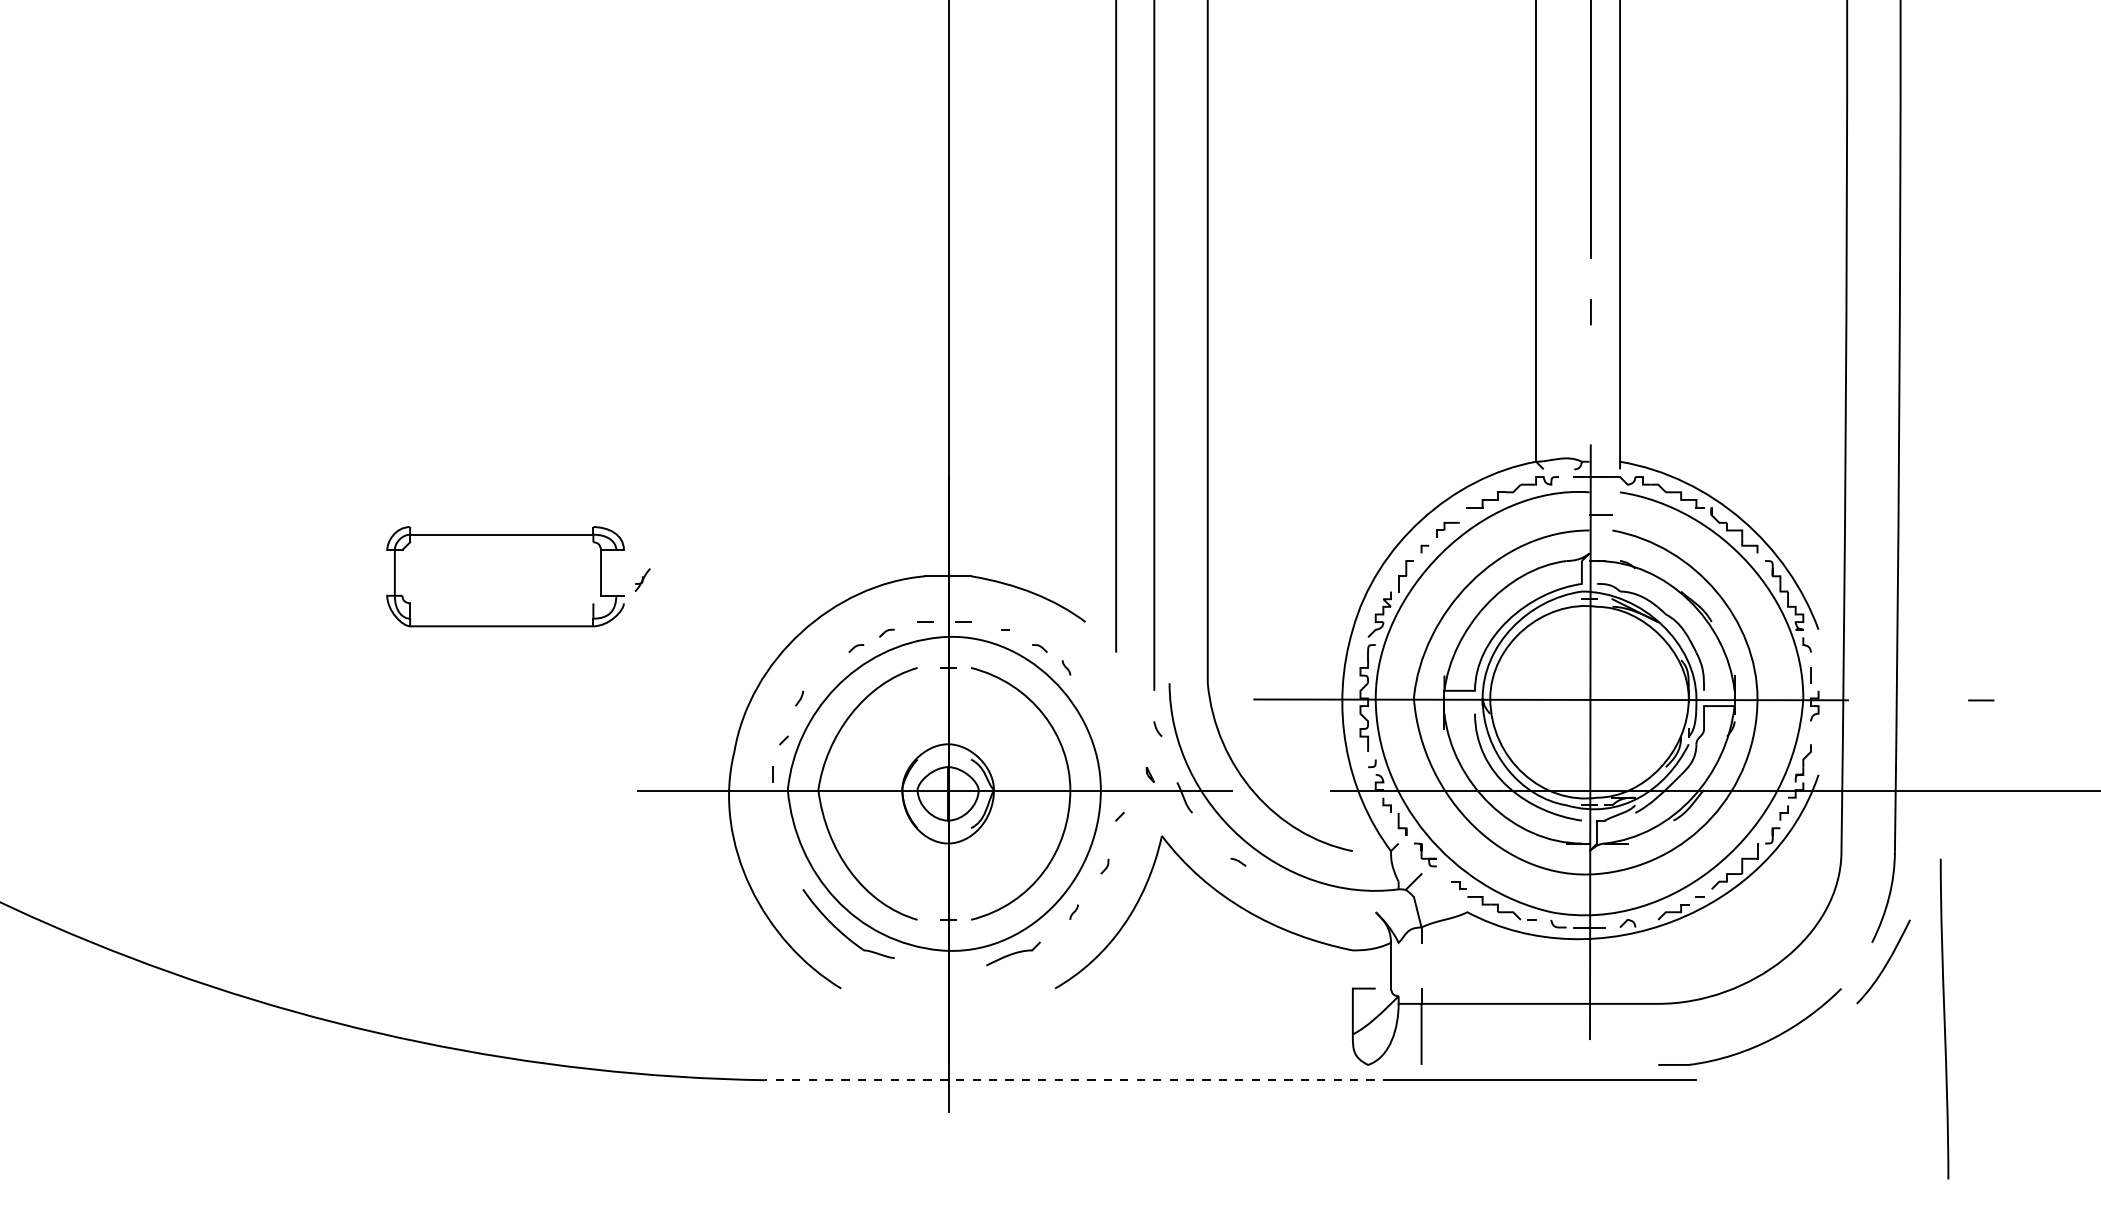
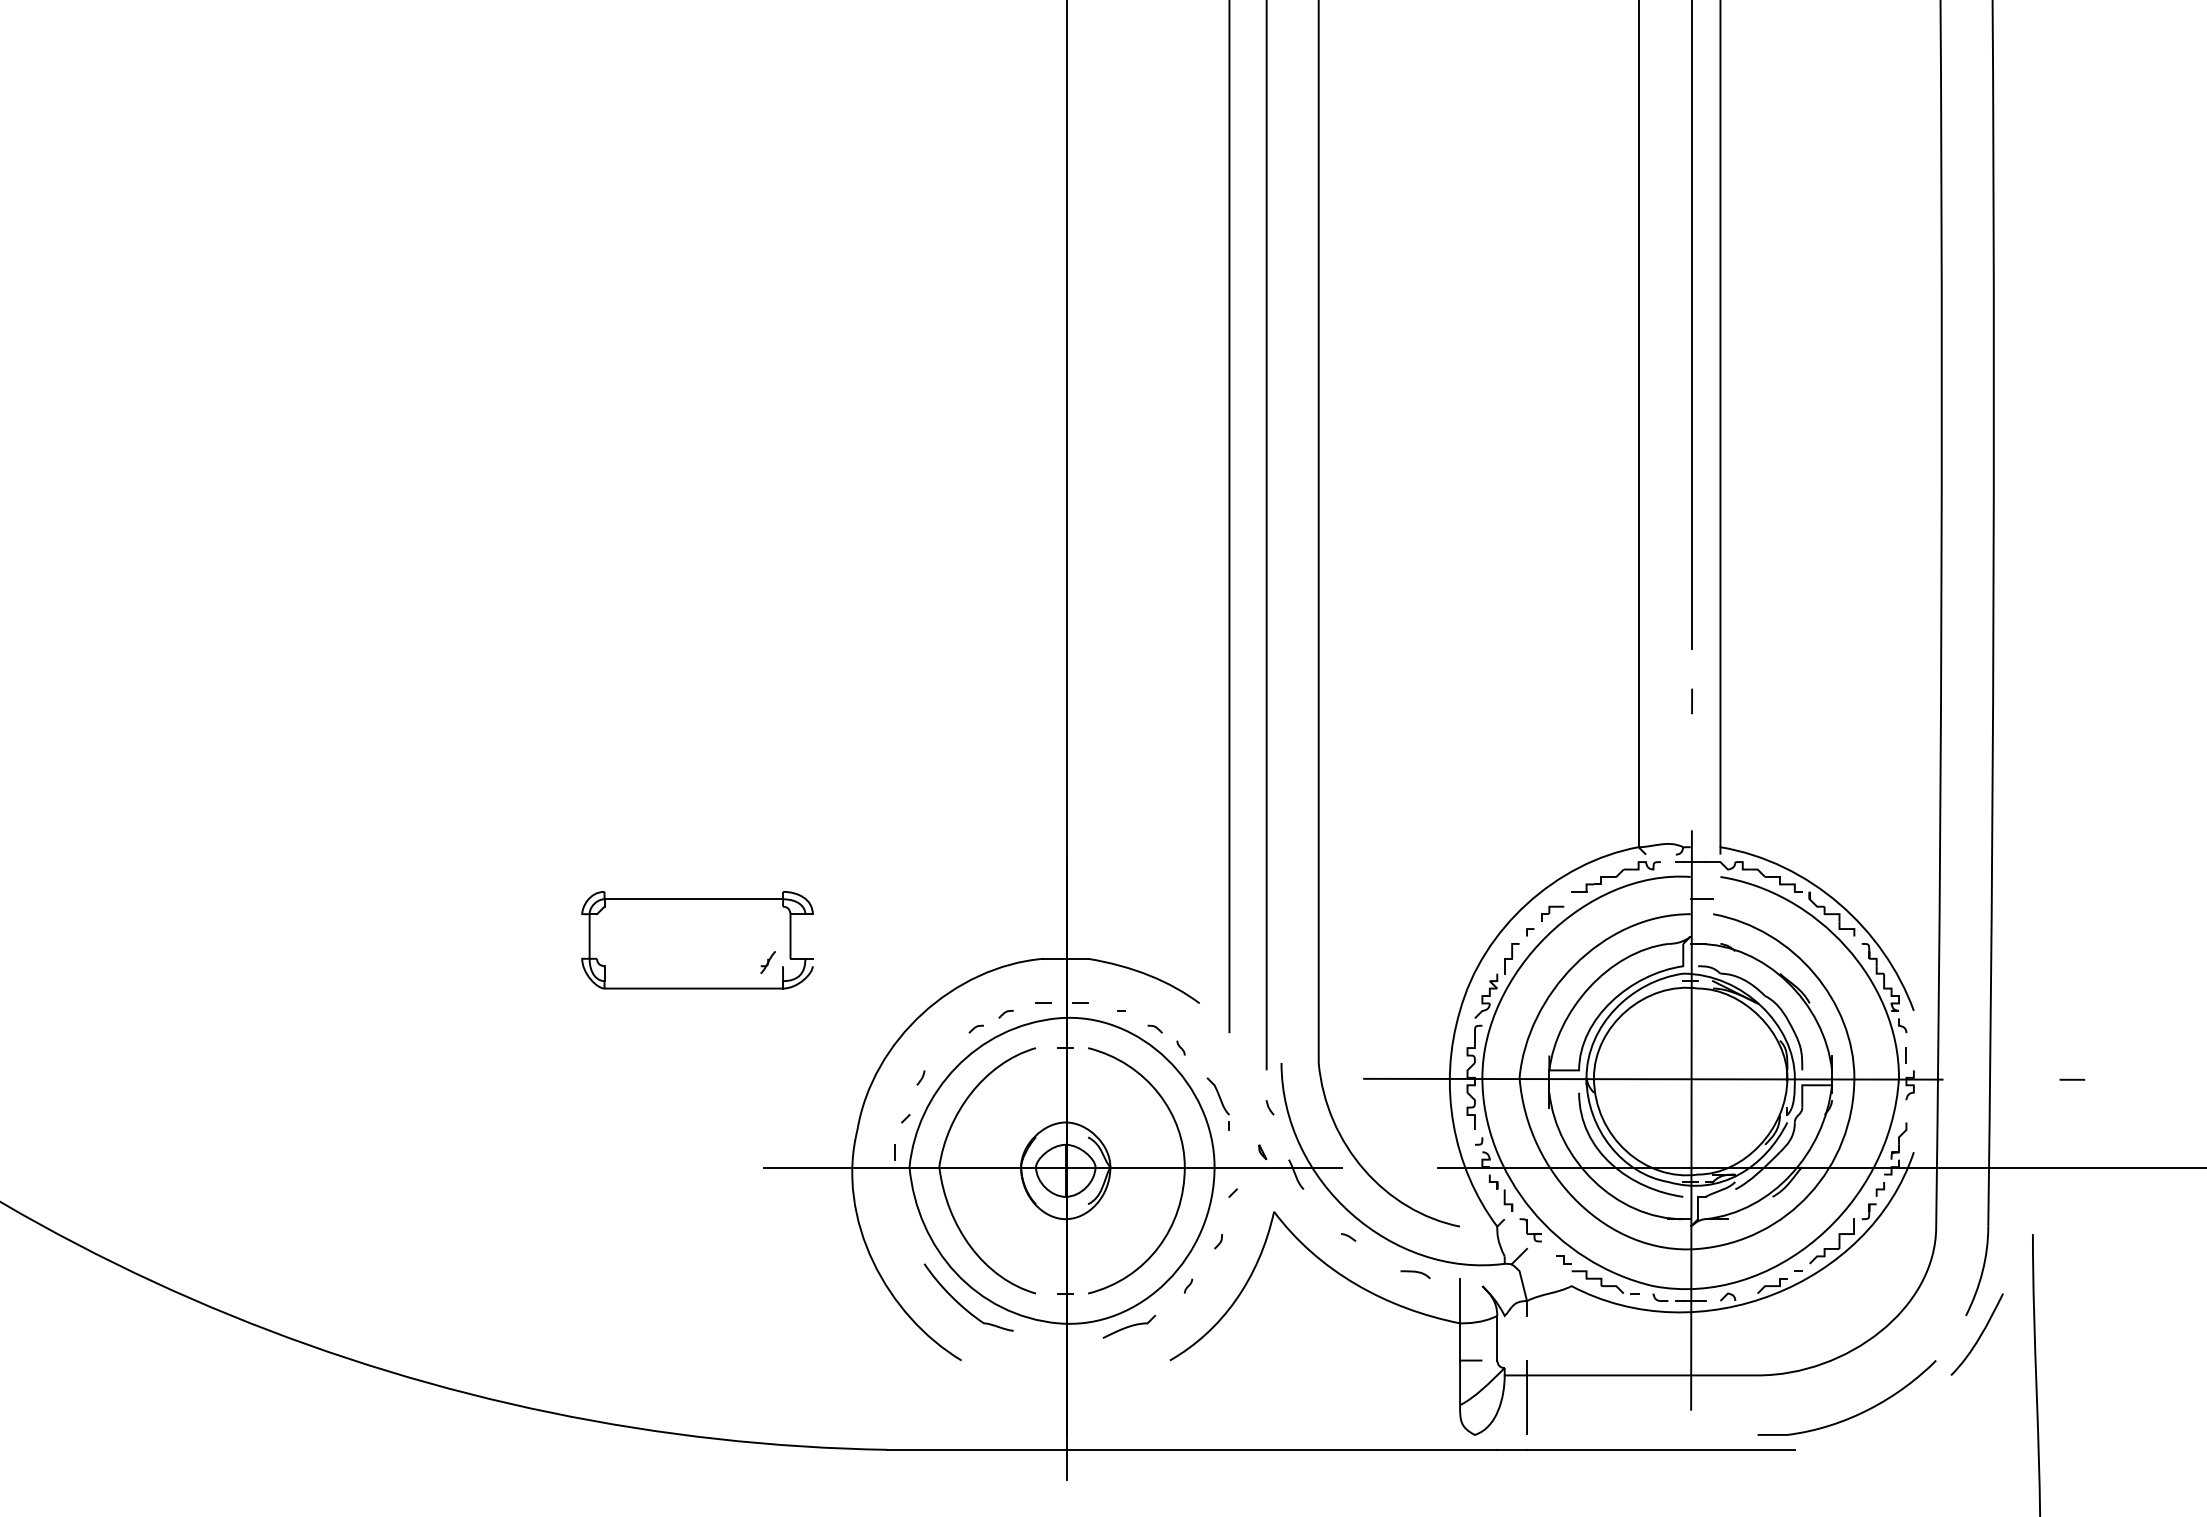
part: (505, 577) -> (697, 940), moved
part: (1103, 724) -> (1217, 1103), added
curve: (1307, 898) -> (1415, 1272), added
line: (1353, 946) -> (1460, 1319), added
line: (1077, 1079) -> (1191, 1449), dashed -> solid

